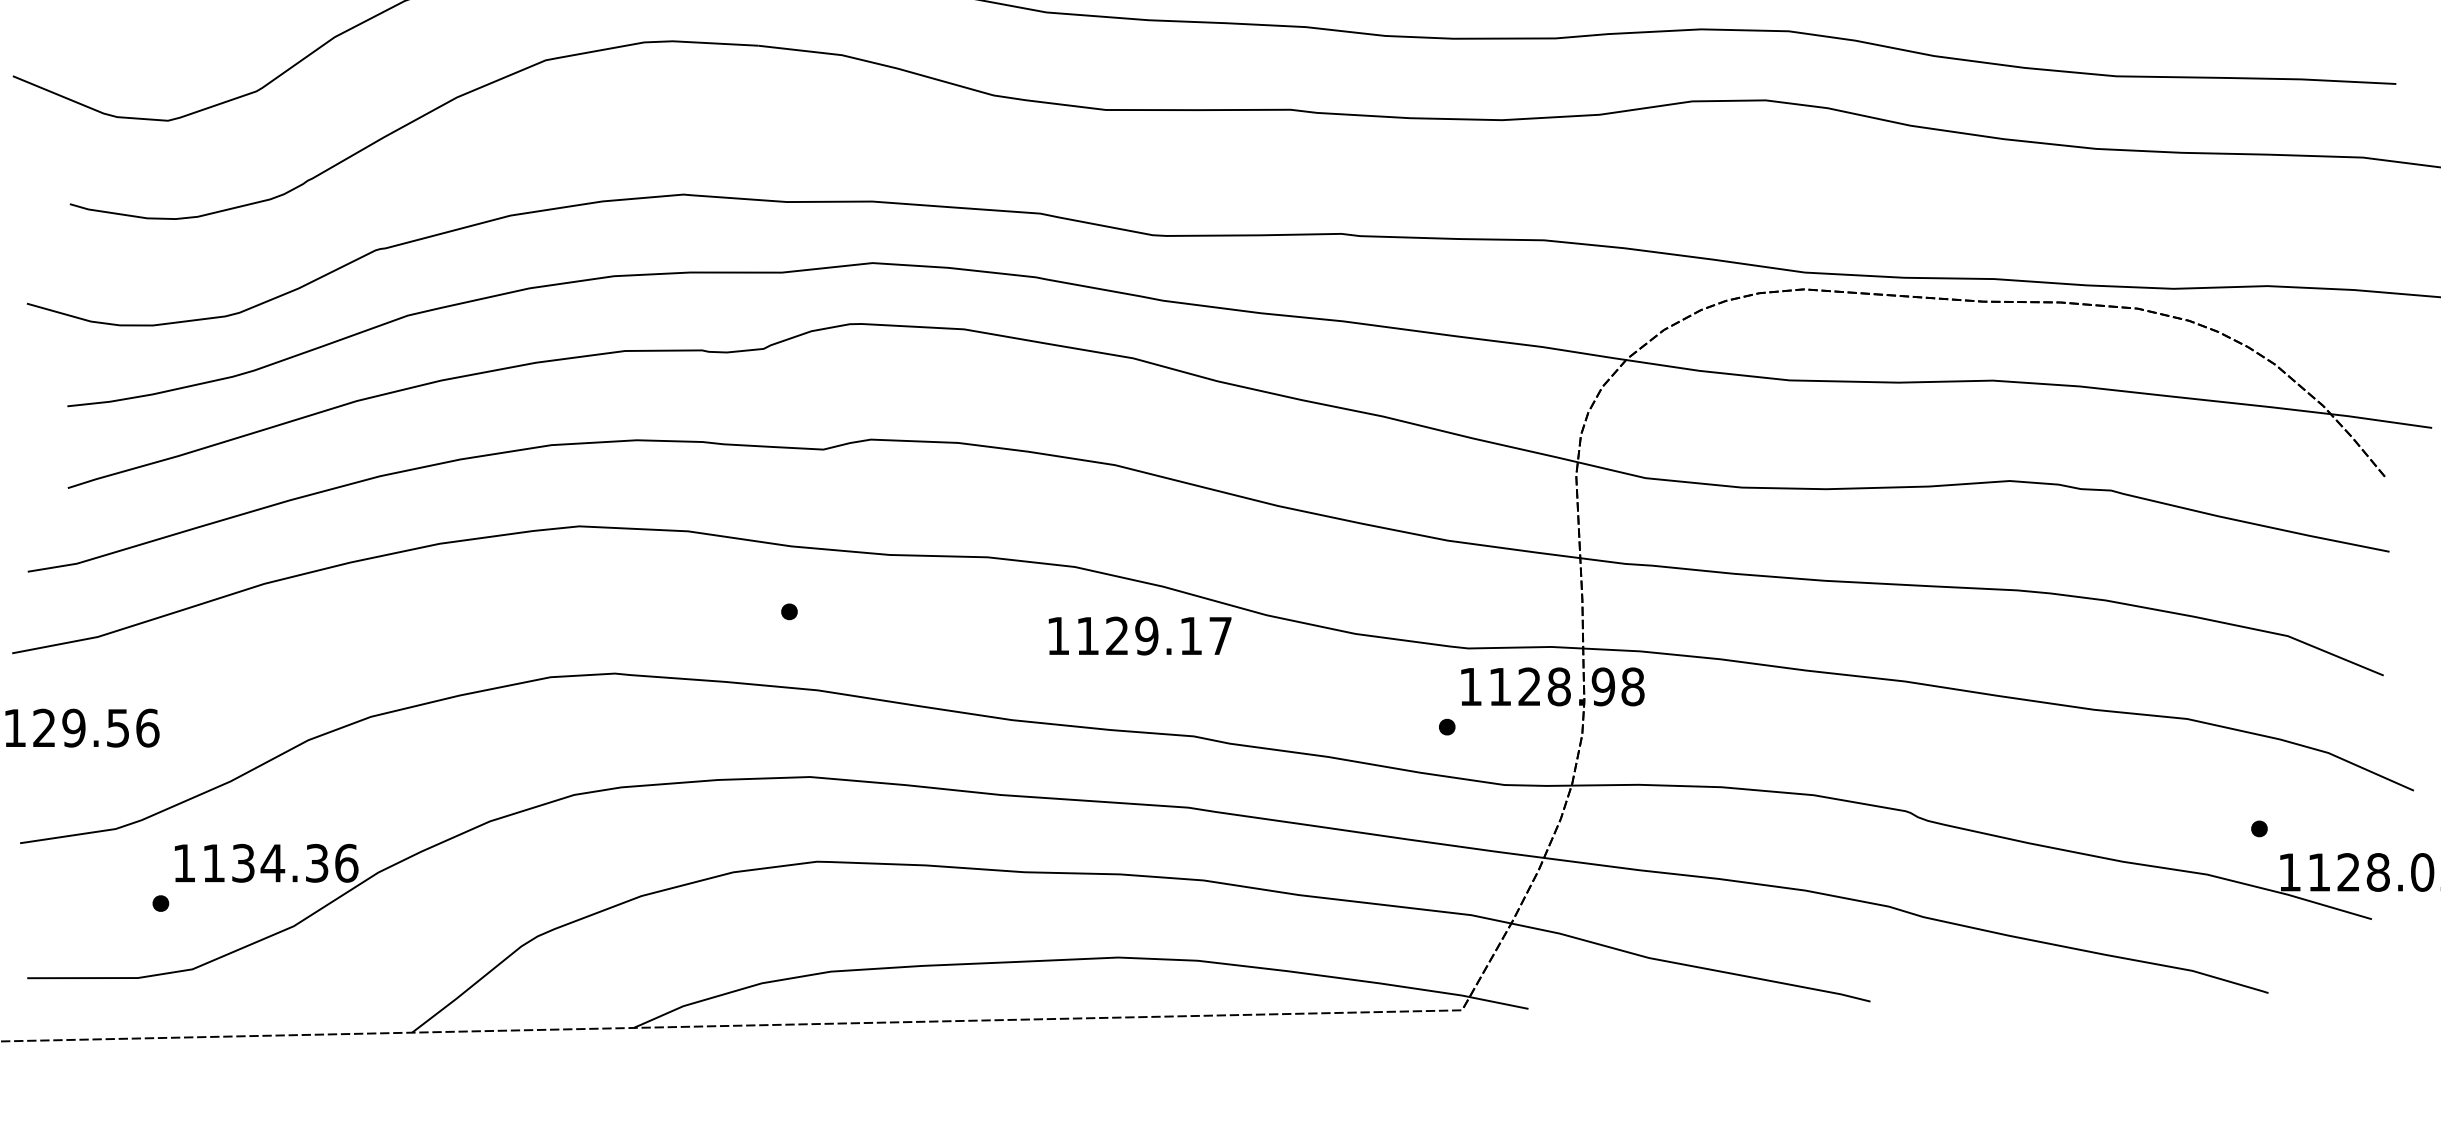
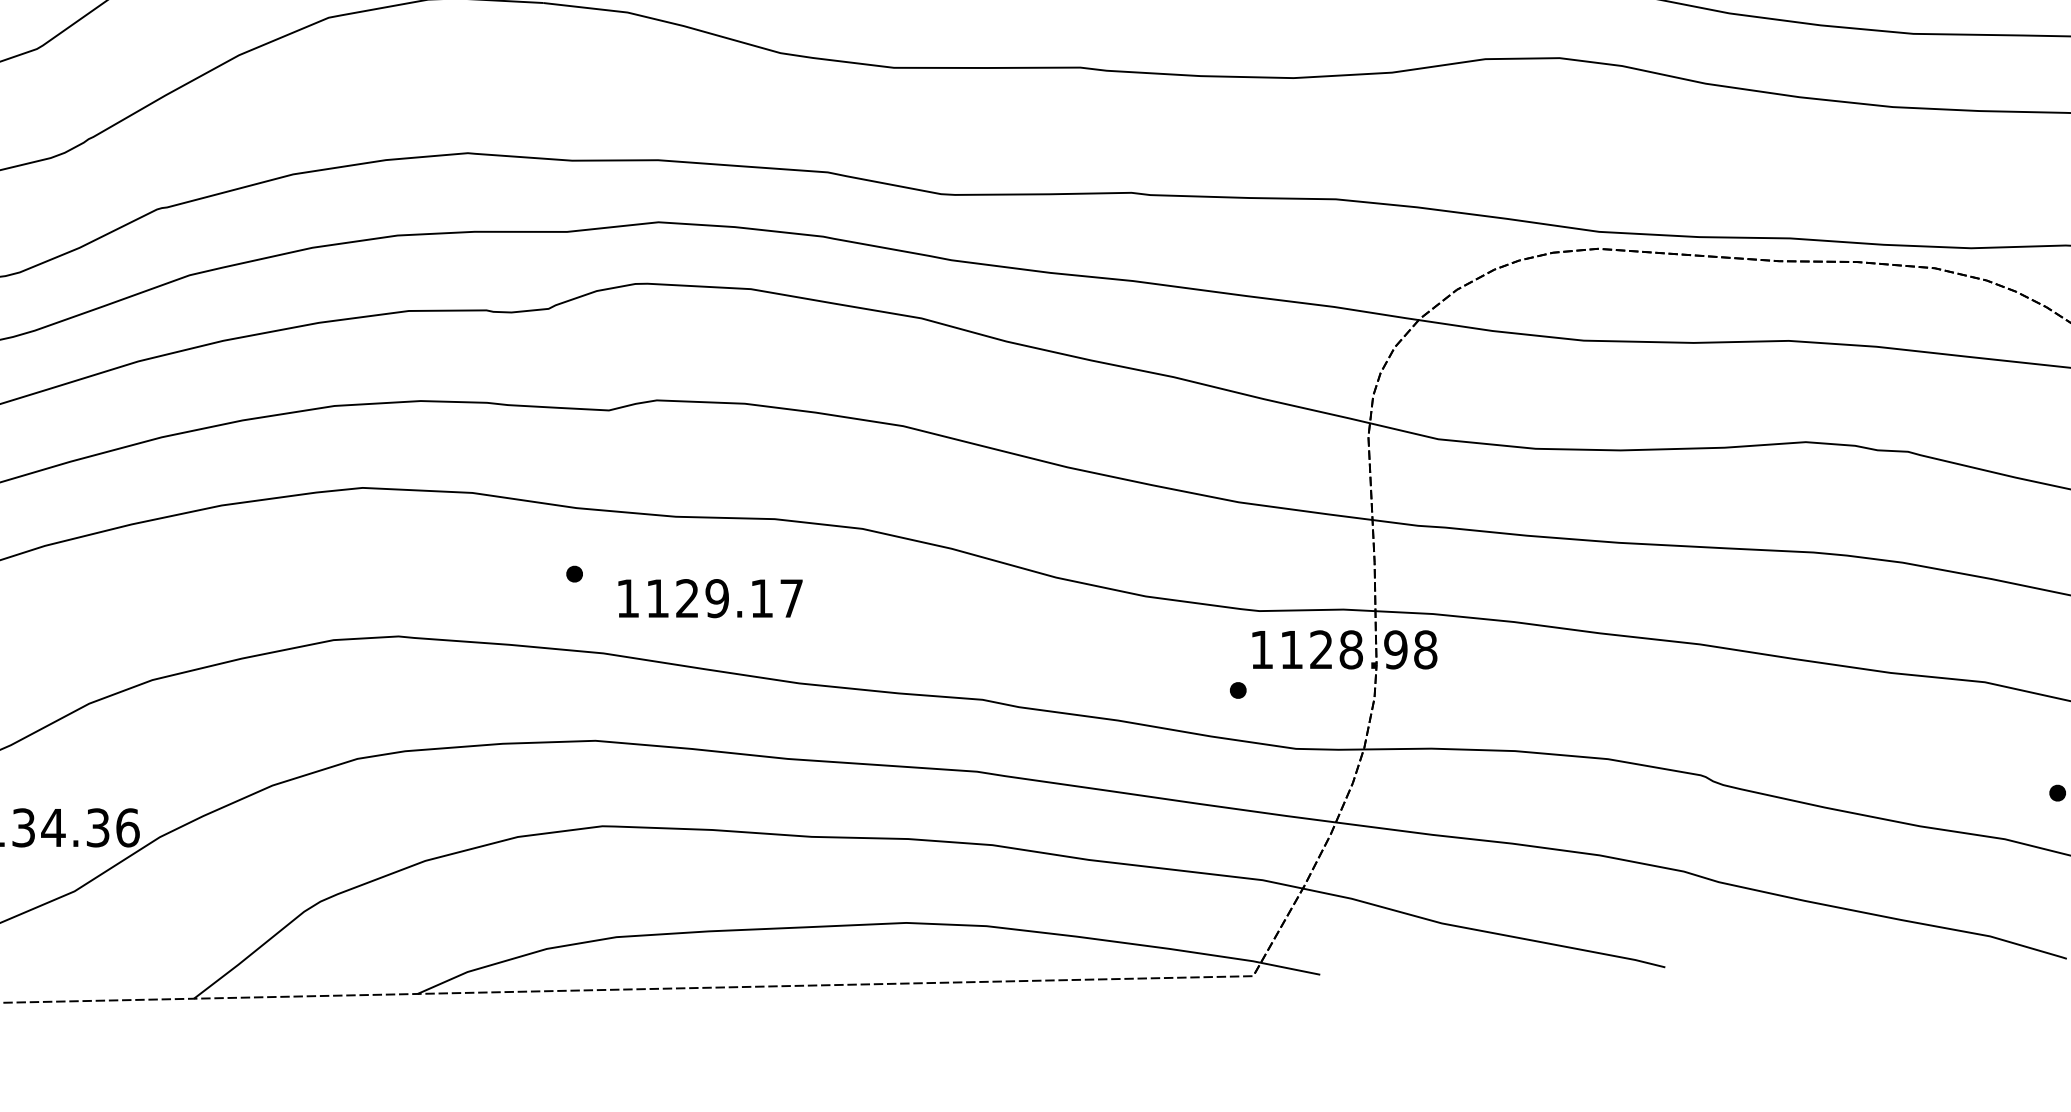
text: (1139, 635) -> (709, 598), moved

